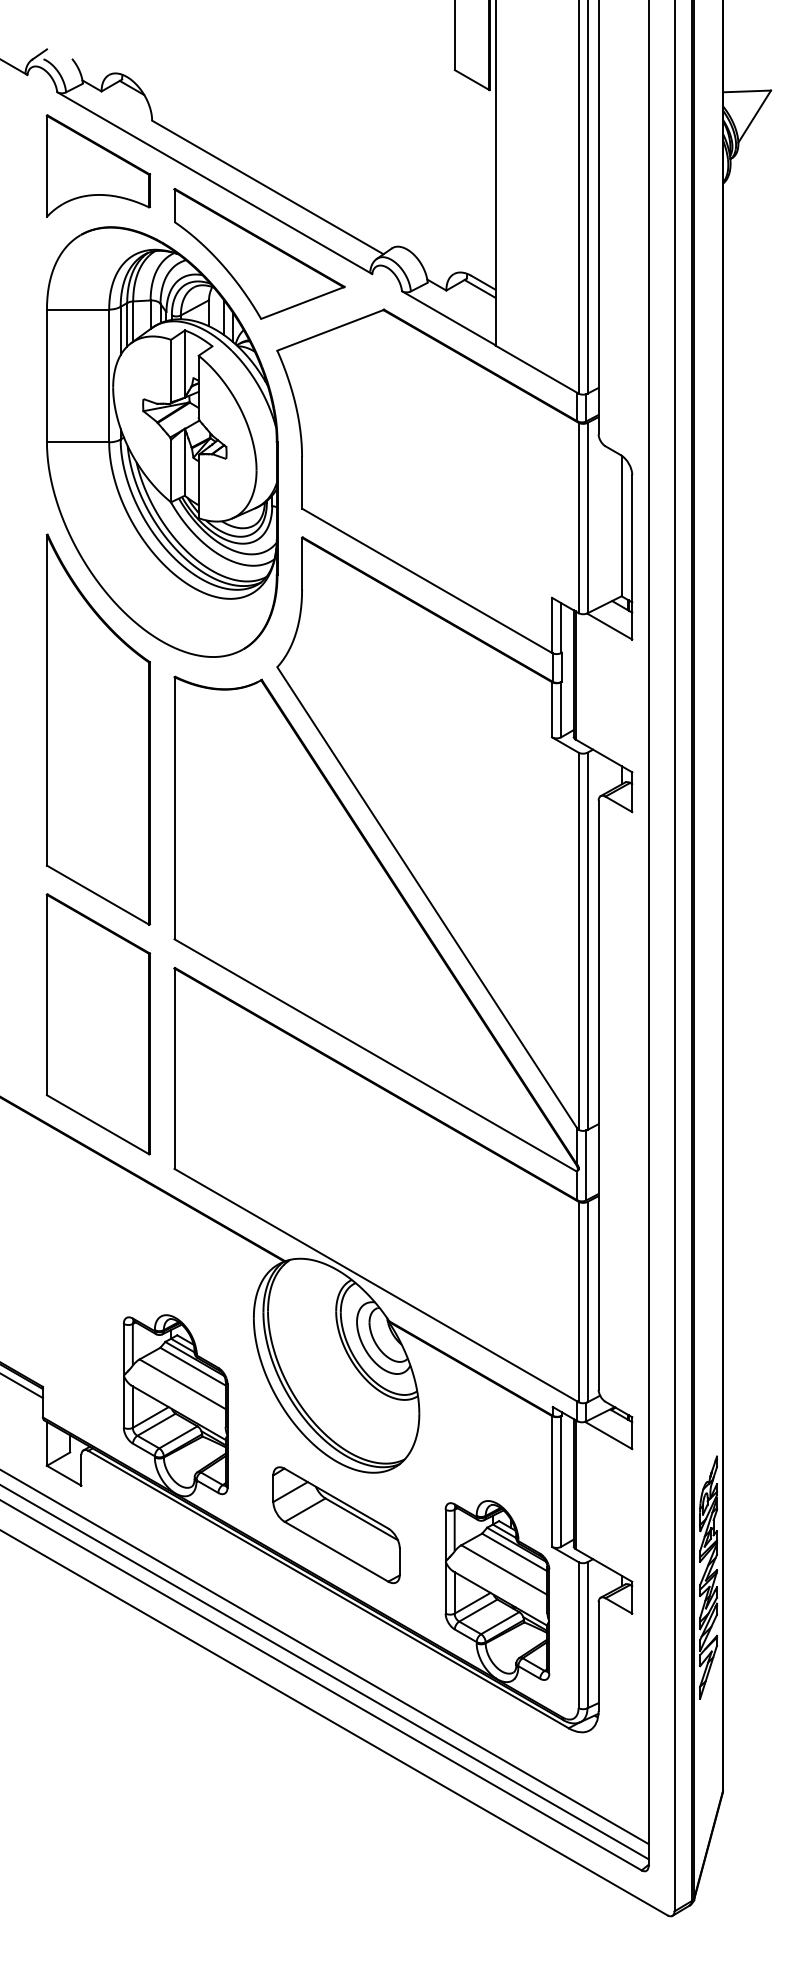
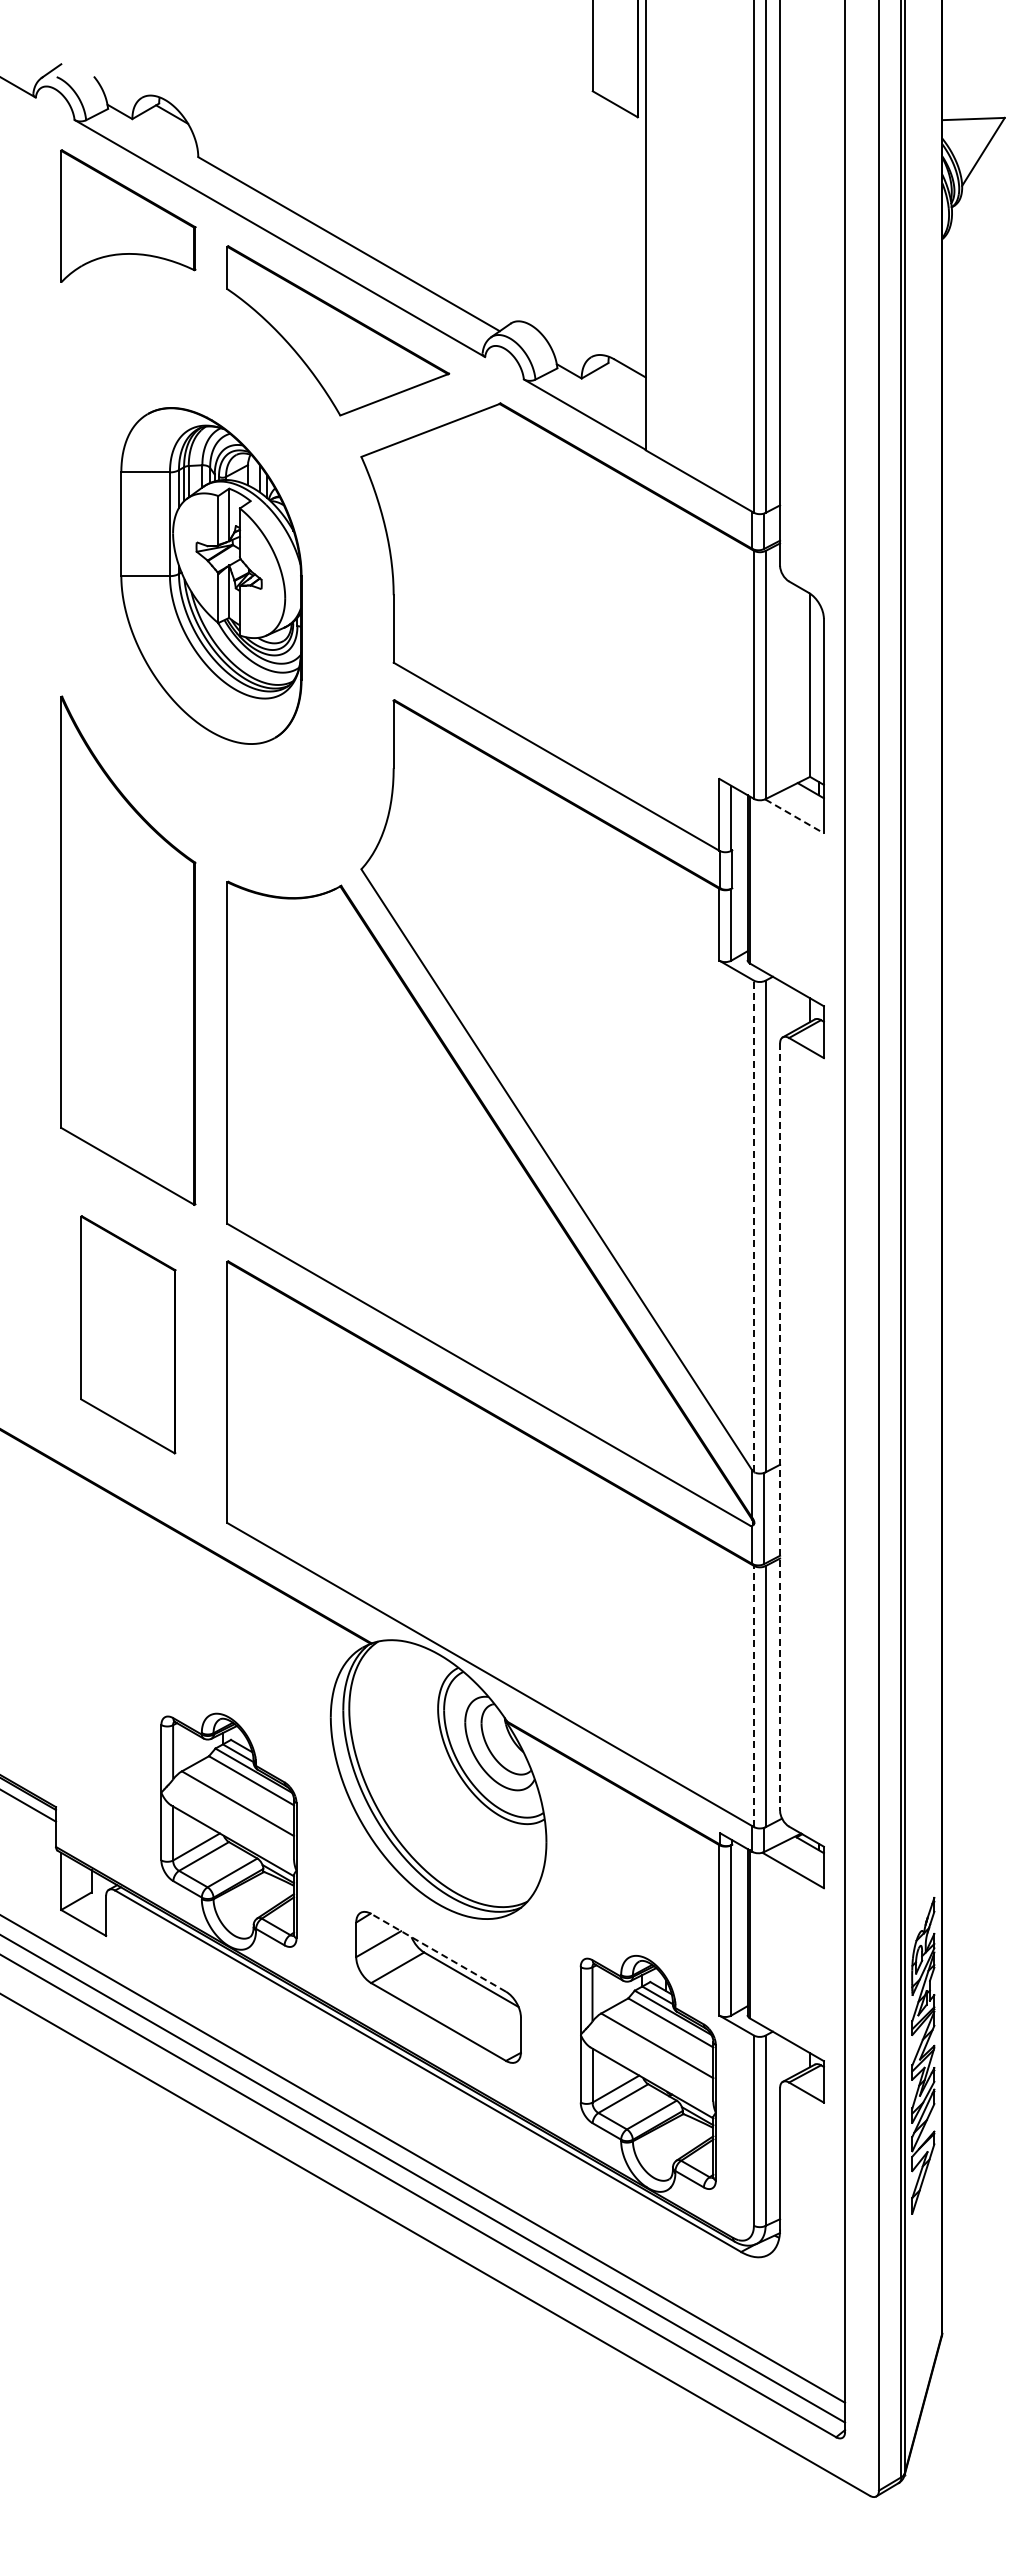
line: (479, 289) -> (625, 376), removed
part: (162, 441) -> (211, 575), size x0.6
line: (609, 626) -> (794, 816), solid -> dashed
line: (578, 941) -> (753, 1226), solid -> dashed
part: (98, 1024) -> (128, 1334), size x0.7
line: (598, 1095) -> (780, 1427), solid -> dashed
line: (578, 1301) -> (753, 1696), solid -> dashed
line: (336, 1498) -> (438, 1952), solid -> dashed

